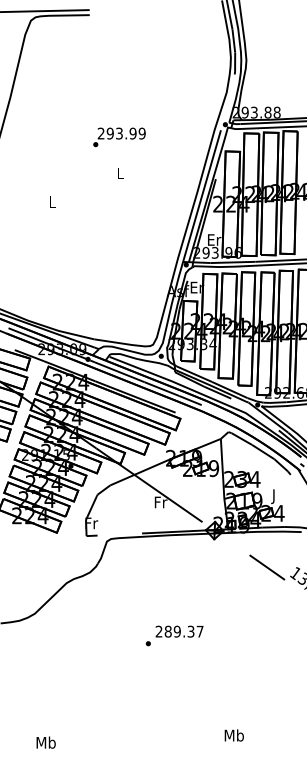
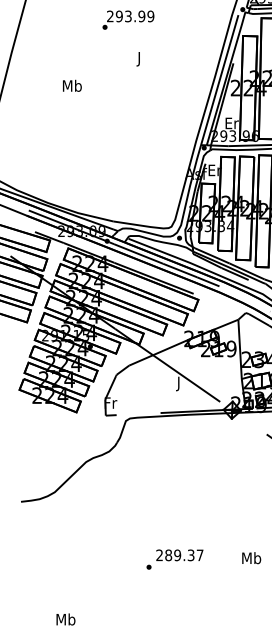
text: (119, 137) -> (128, 20), moved
text: (120, 174) -> (139, 58), L -> J
text: (52, 201) -> (72, 85), L -> Mb
text: (160, 503) -> (178, 383), Fr -> J
text: (174, 635) -> (174, 559), moved
text: (233, 735) -> (250, 558), moved

